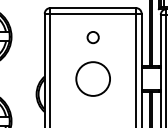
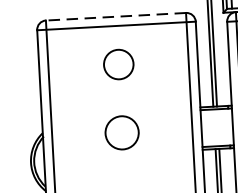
line: (93, 8) -> (116, 17), solid -> dashed
circle: (92, 37) -> (117, 64), size x1.6
circle: (92, 78) -> (121, 132), size x0.6

